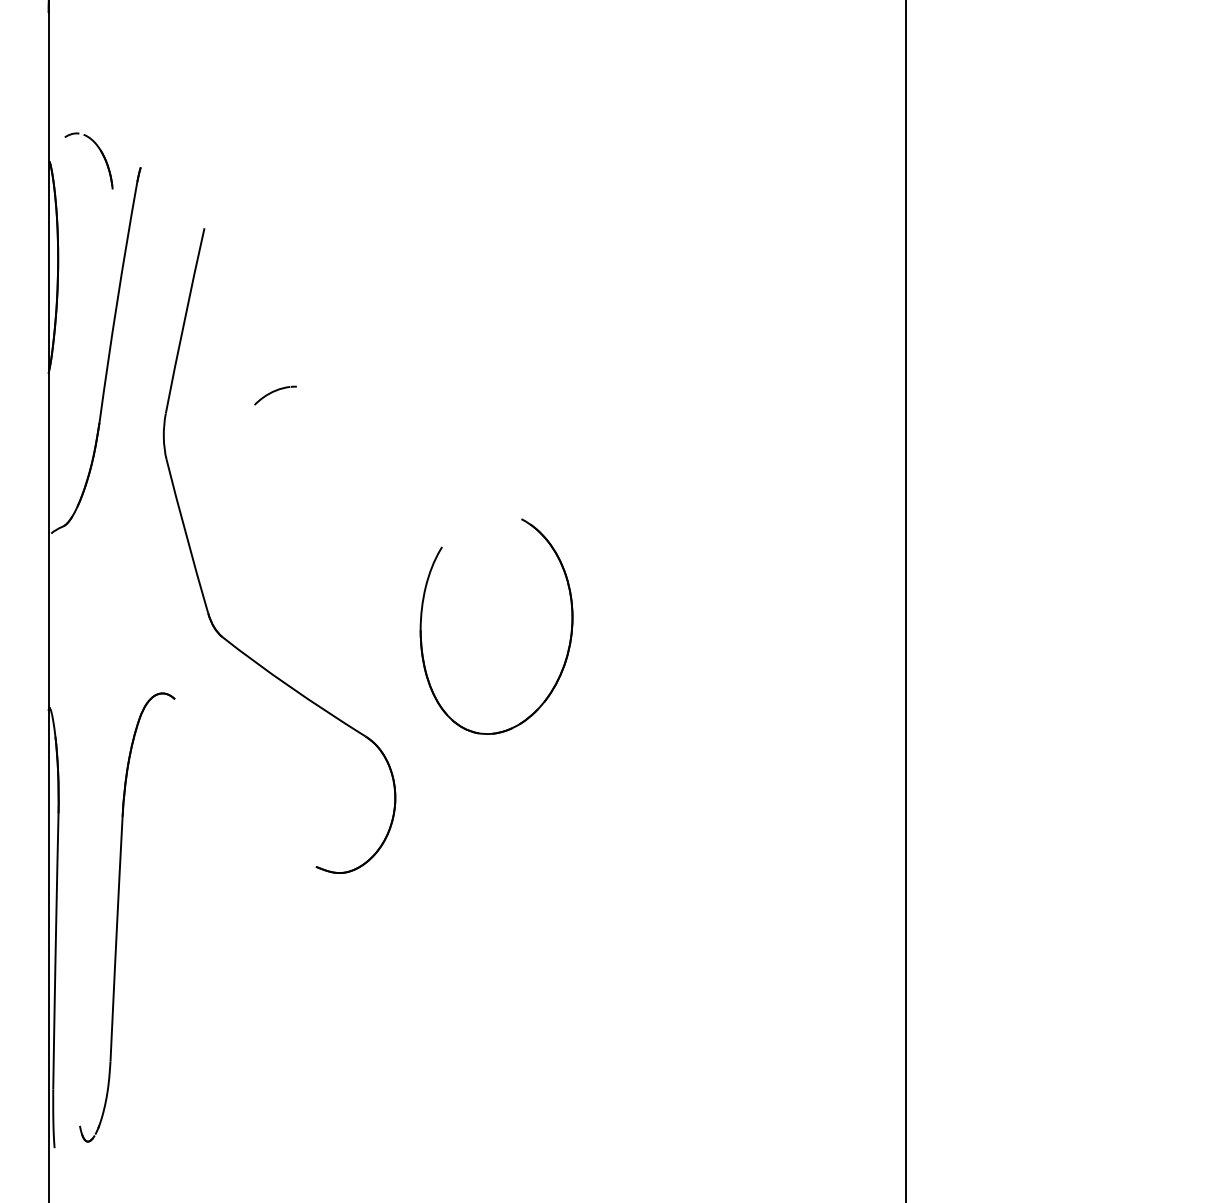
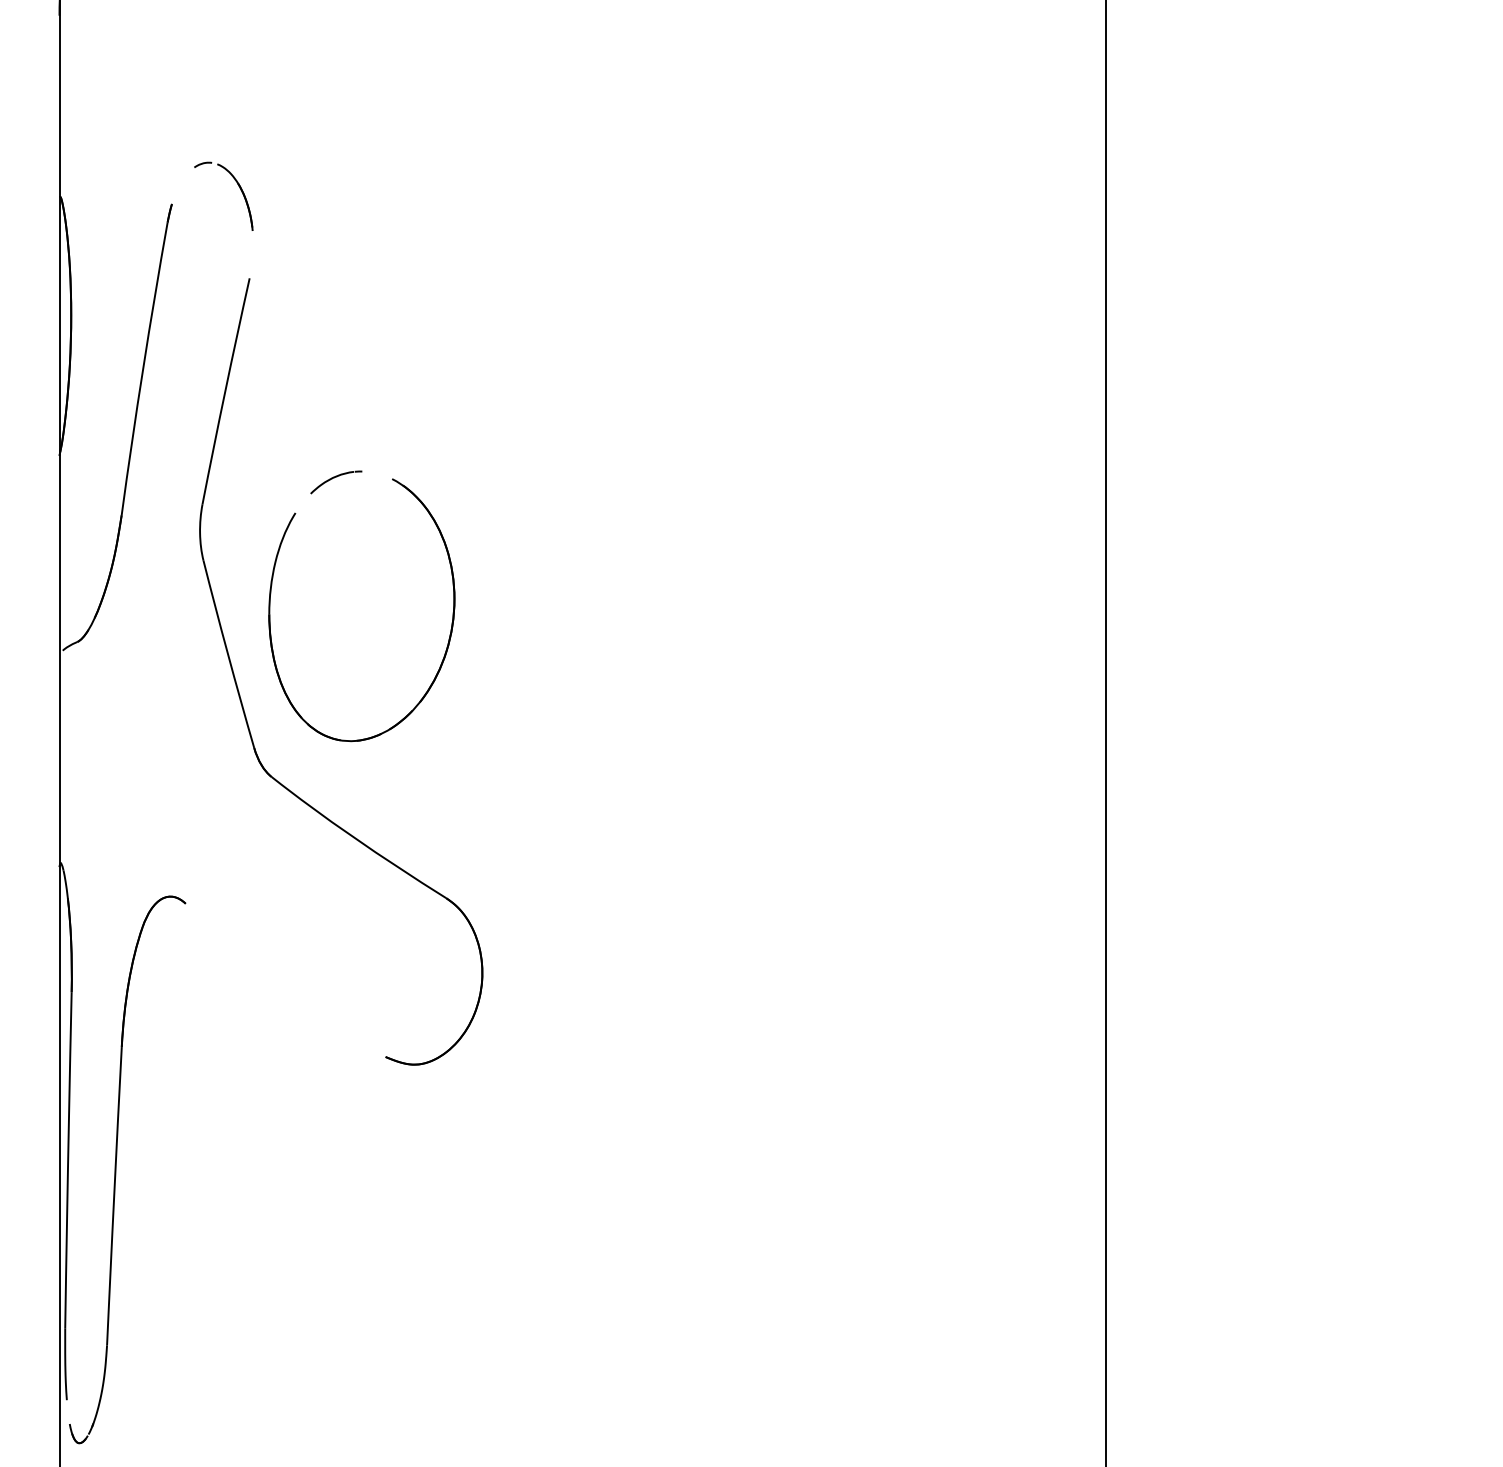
part: (101, 154) -> (239, 188), moved
part: (570, 636) -> (451, 622), moved
part: (118, 917) -> (116, 1169), moved

